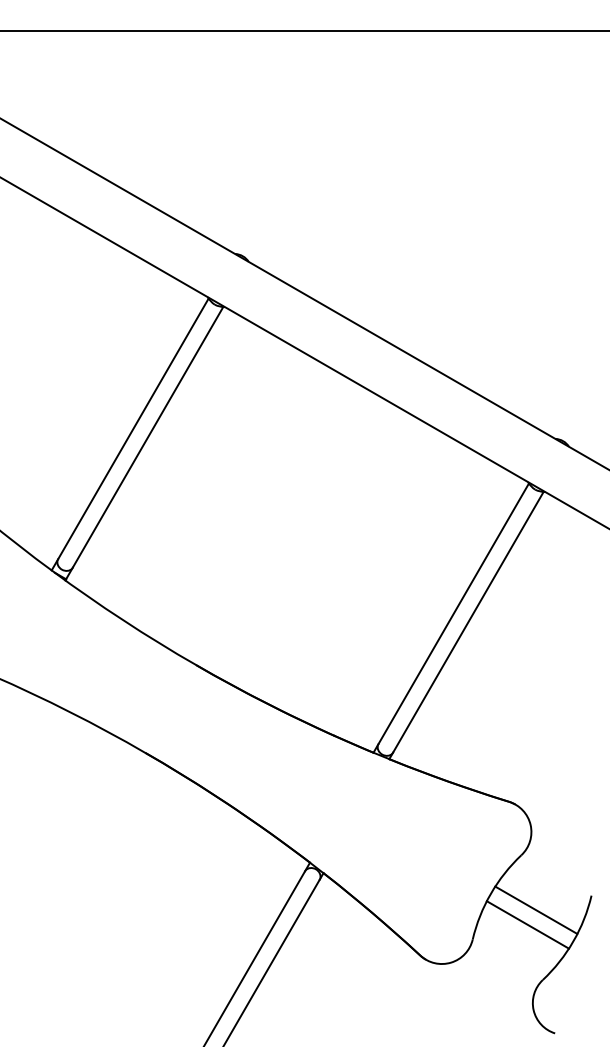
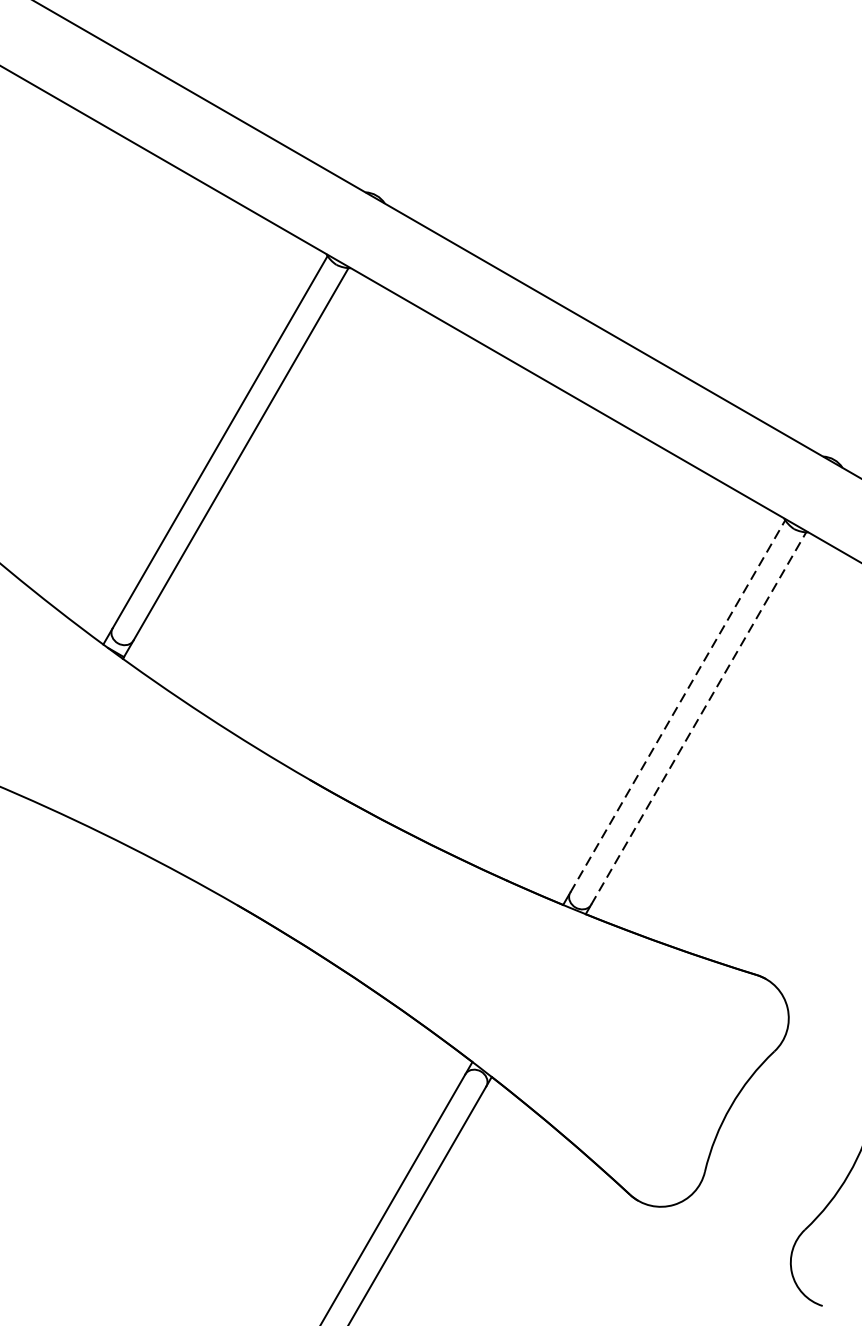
line: (453, 613) -> (677, 706), solid -> dashed
line: (468, 621) -> (698, 717), solid -> dashed
line: (536, 910) -> (796, 1130), removed
line: (527, 924) -> (783, 1150), removed

